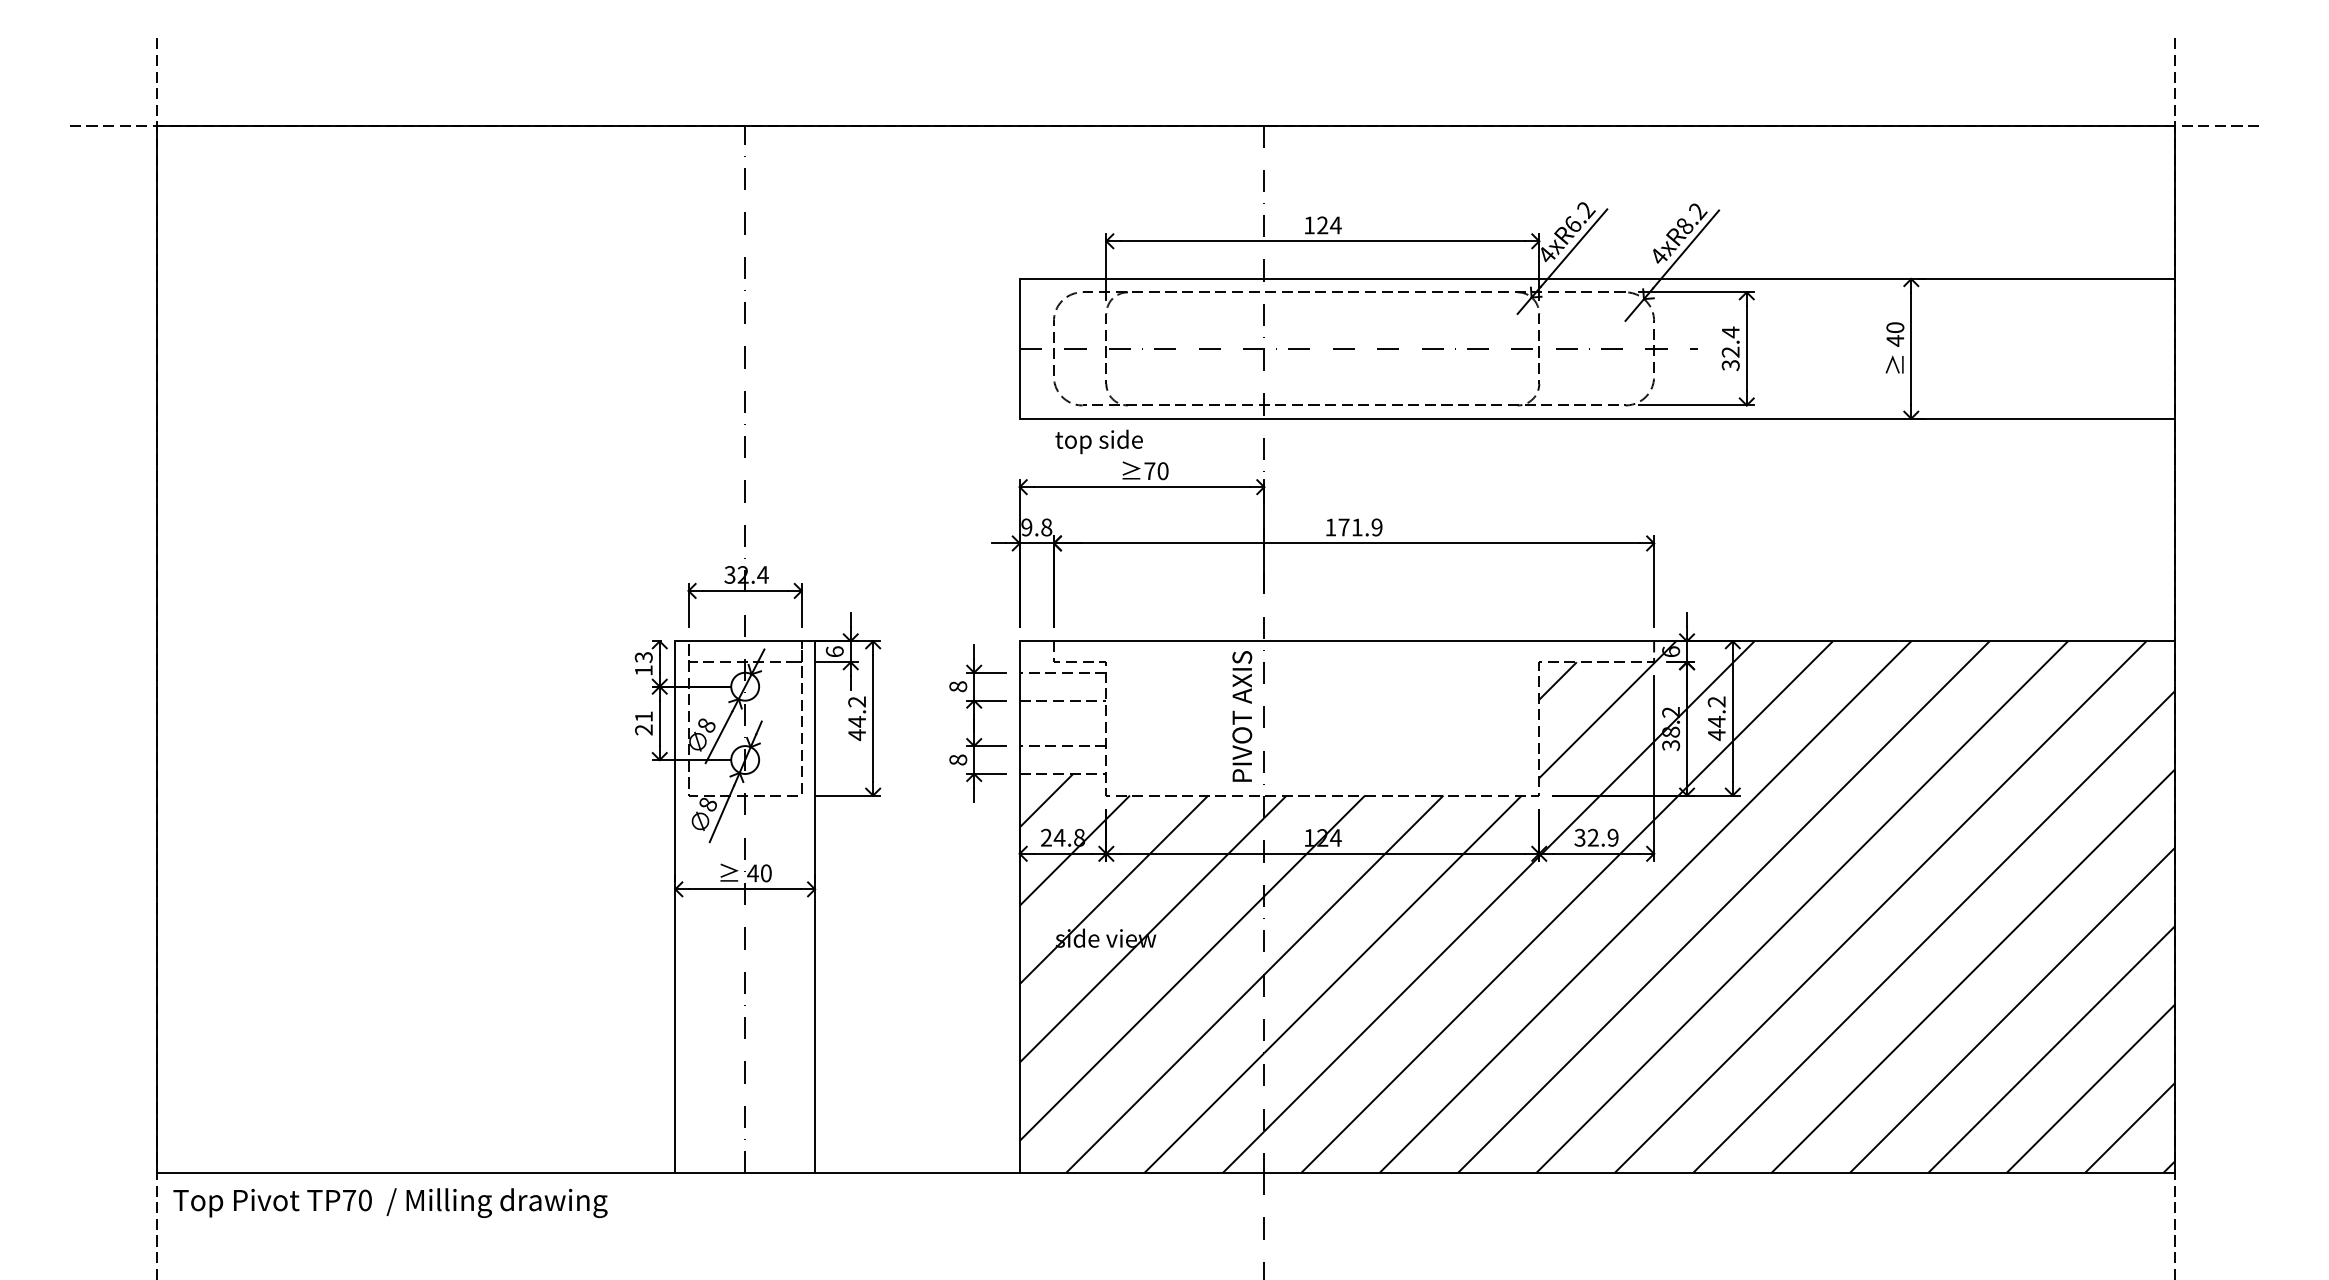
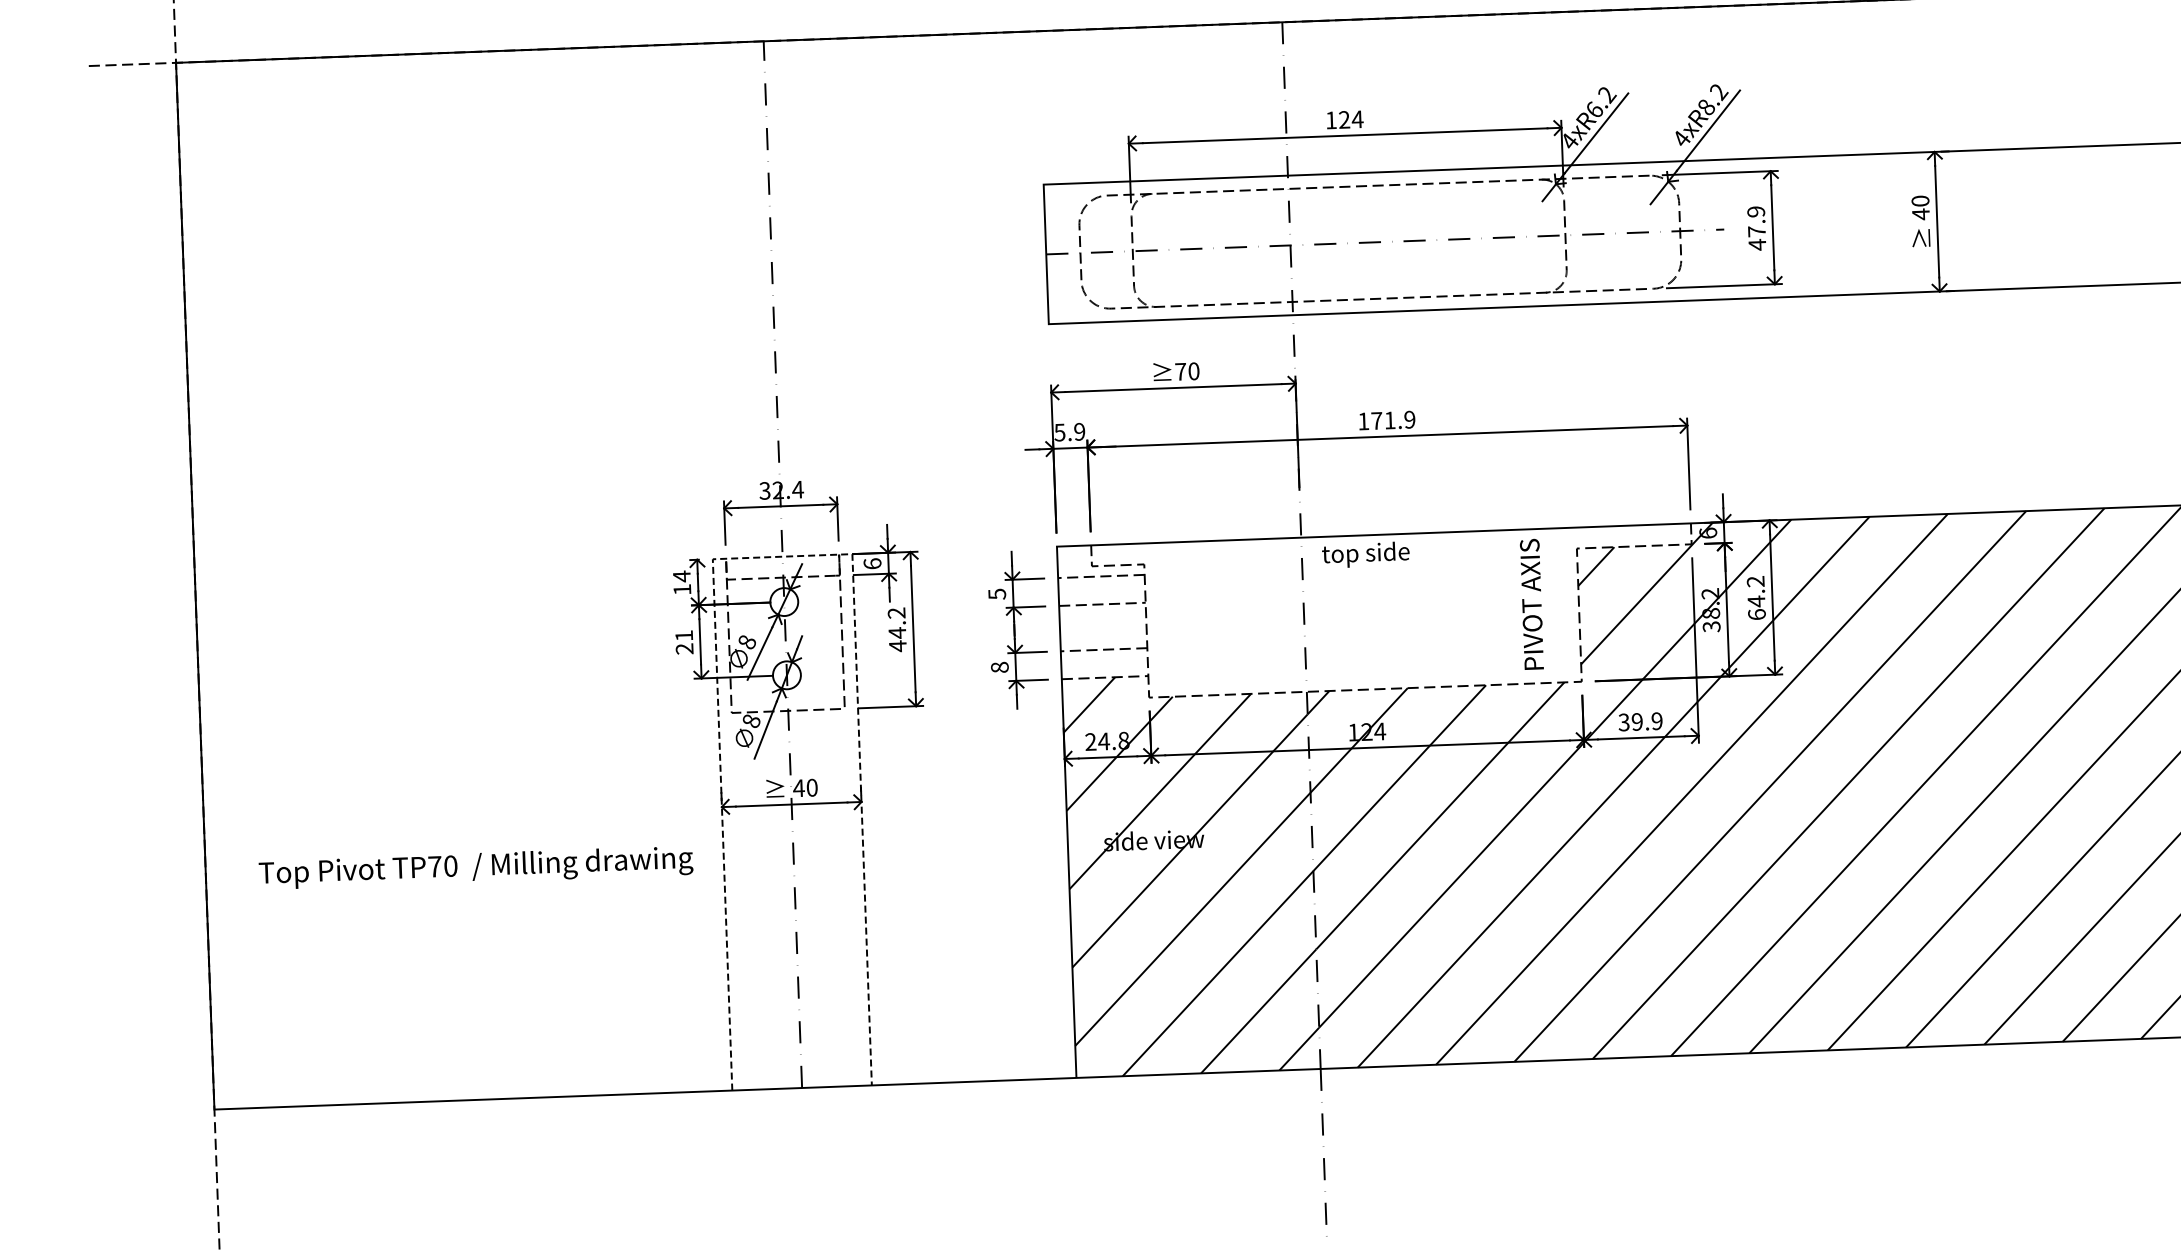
text: (1730, 348) -> (1756, 227), 32.4 -> 47.9
text: (1098, 441) -> (1365, 554), moved
text: (1036, 527) -> (1069, 432), 9.8 -> 5.9
line: (745, 641) -> (782, 556), solid -> dashed
text: (643, 657) -> (681, 576), 13 -> 14
text: (958, 686) -> (997, 594), 8 -> 5
text: (1242, 716) -> (1532, 604), moved
text: (1716, 734) -> (1756, 614), 44.2 -> 64.2
text: (1592, 837) -> (1636, 721), 32.9 -> 39.9
text: (390, 1202) -> (476, 867), moved

